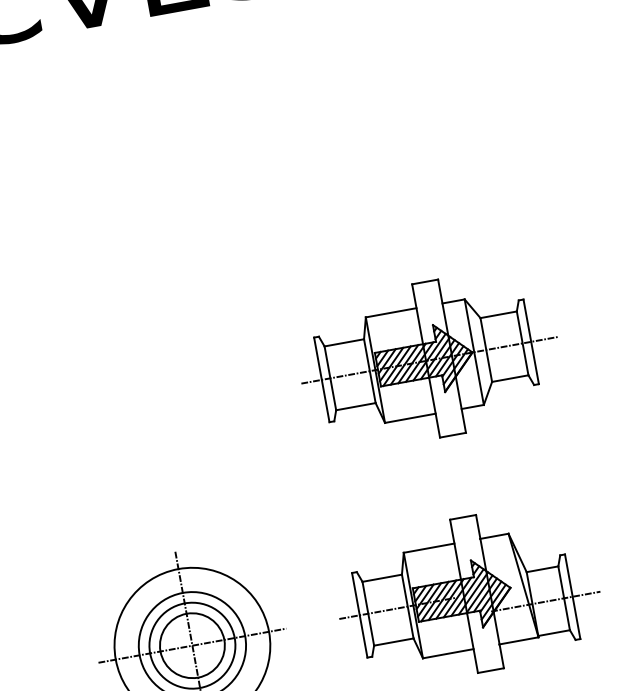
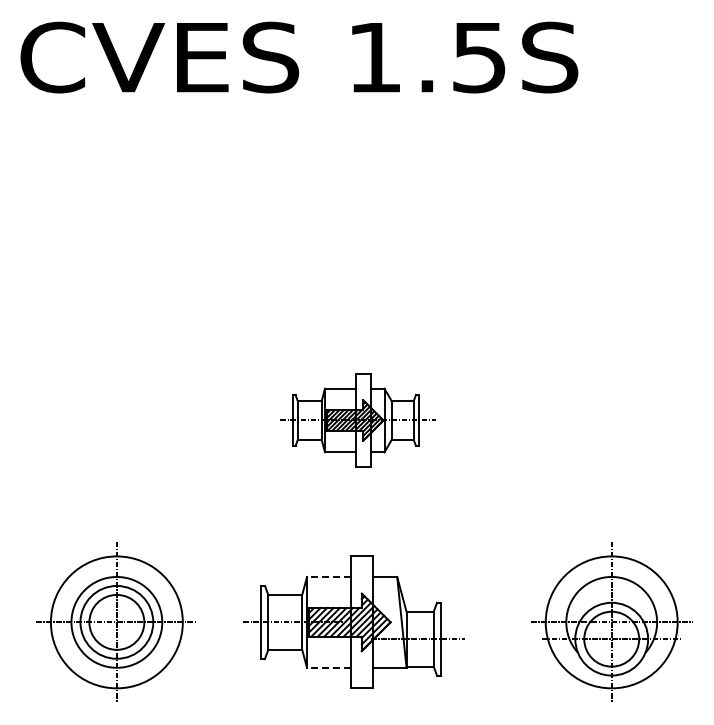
part: (429, 360) -> (357, 420), size x0.7
line: (428, 547) -> (328, 576), solid -> dashed
line: (447, 653) -> (328, 667), solid -> dashed

